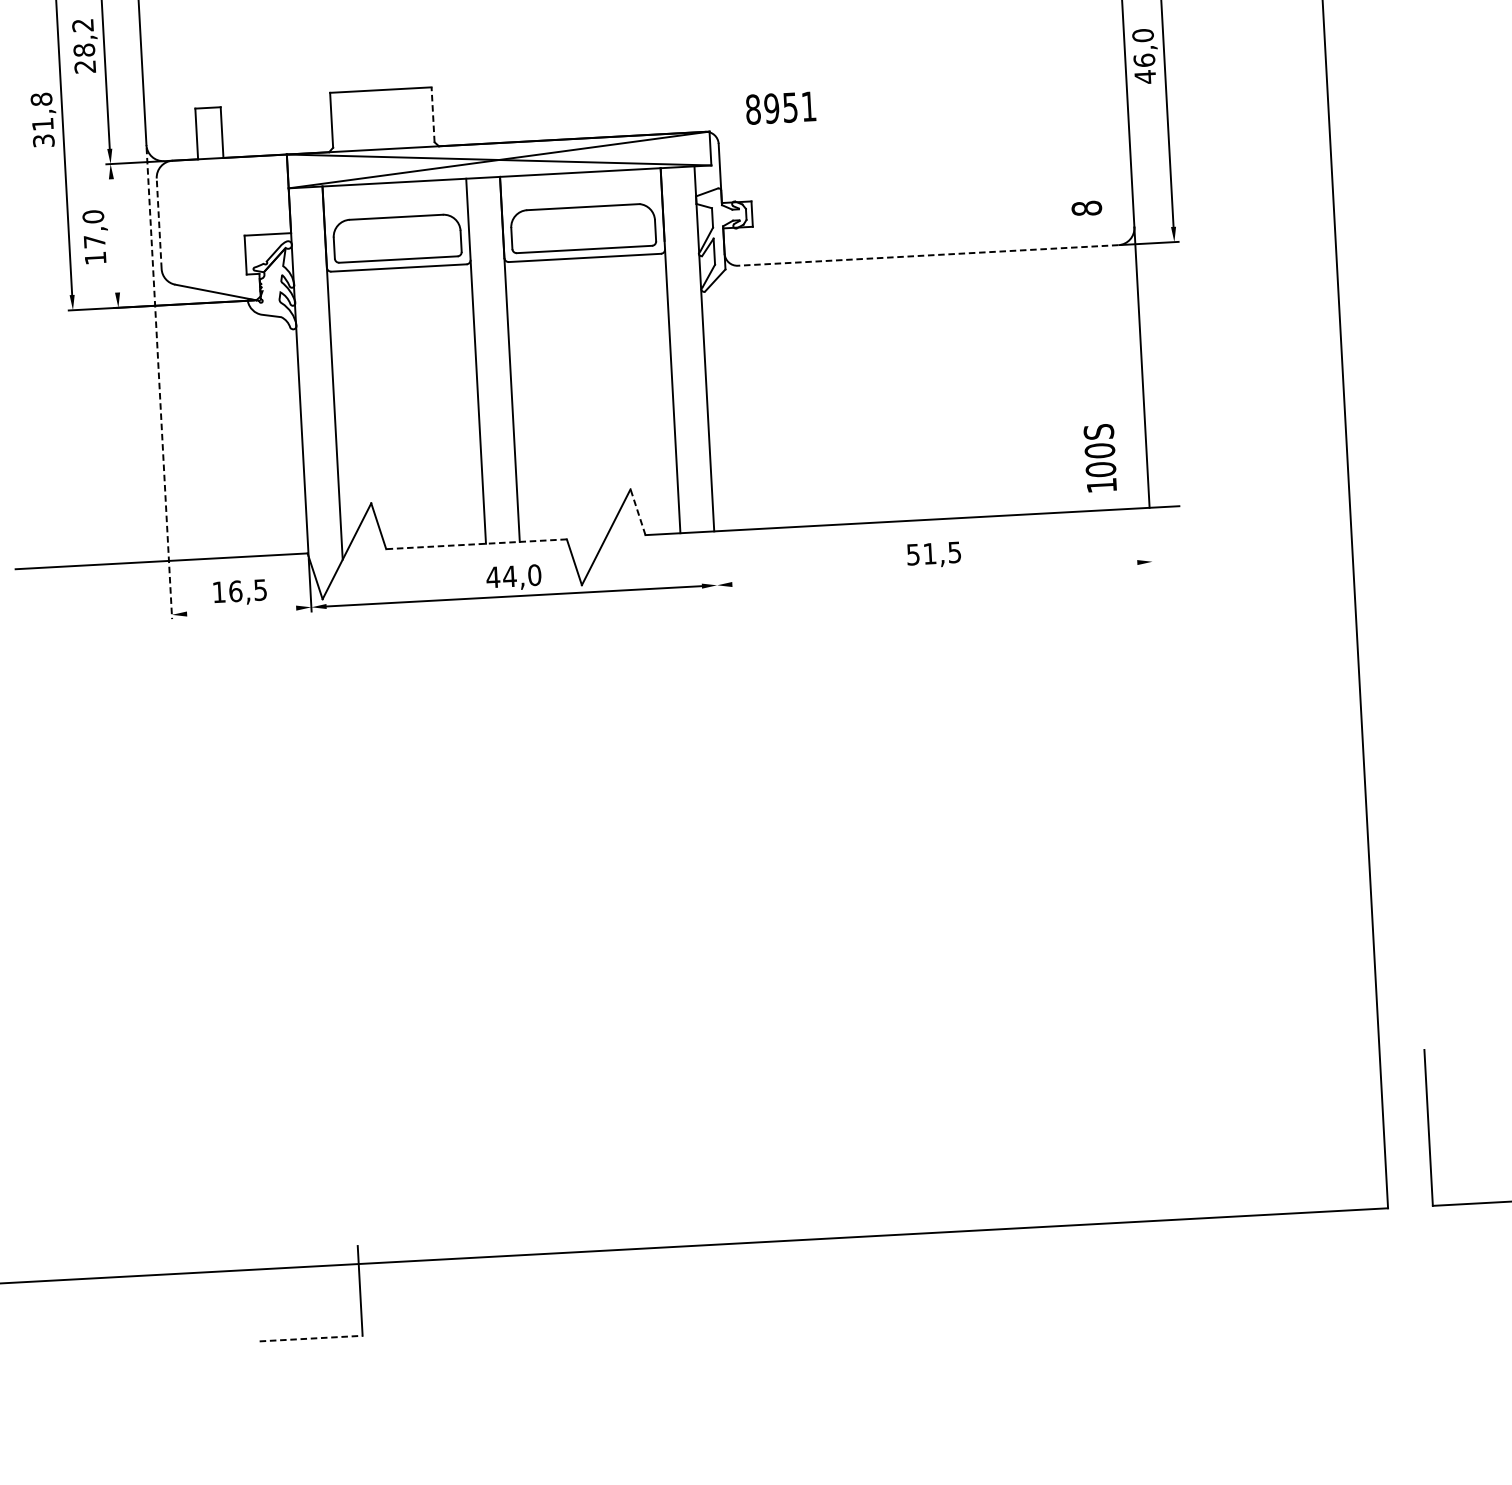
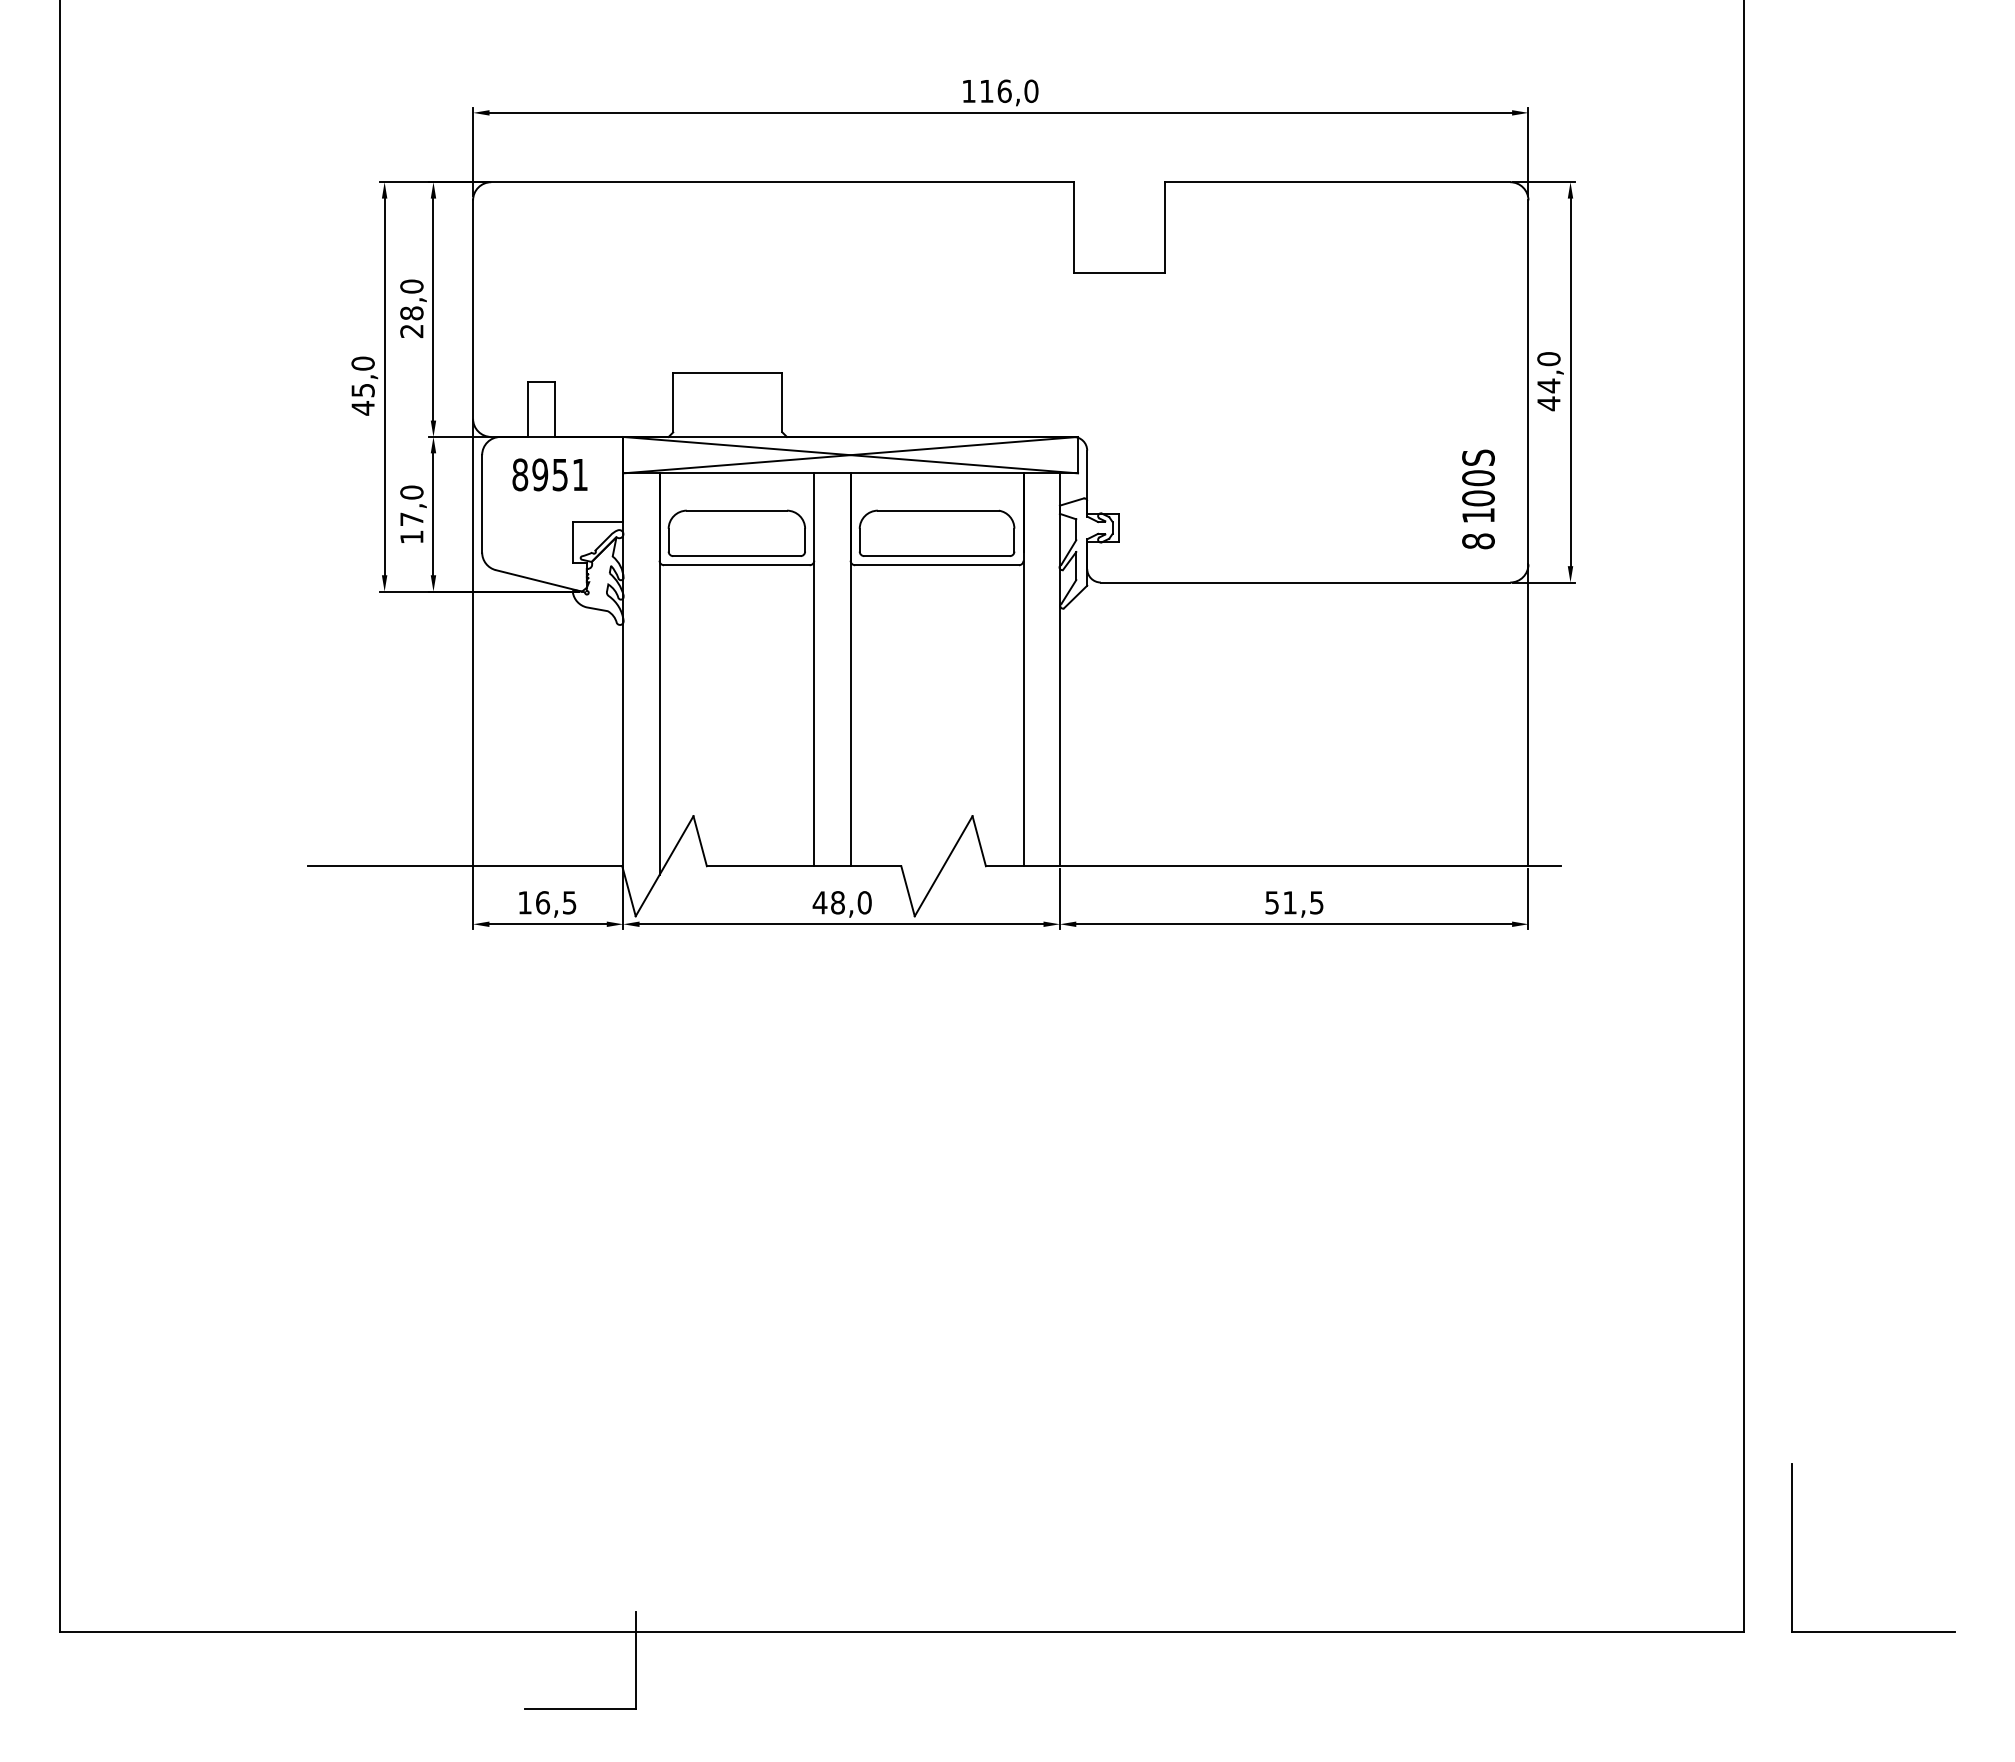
text: (82, 25) -> (411, 286), 28,2 -> 28,0
text: (1144, 60) -> (1548, 385), 46,0 -> 44,0
text: (780, 107) -> (549, 474), moved
line: (433, 114) -> (782, 402), dashed -> solid
text: (42, 119) -> (362, 385), 31,8 -> 45,0
line: (159, 223) -> (482, 503), dashed -> solid
line: (114, 236) -> (433, 514), added
line: (928, 255) -> (1305, 582), dashed -> solid
line: (159, 383) -> (473, 675), dashed -> solid
text: (1100, 457) -> (1478, 485), moved
line: (638, 512) -> (979, 841), dashed -> solid
line: (1151, 537) -> (1528, 898), added
line: (476, 544) -> (803, 866), dashed -> solid
line: (715, 561) -> (1059, 898), added
line: (935, 573) -> (1294, 924), added
text: (509, 576) -> (837, 902), 44,0 -> 48,0
line: (241, 611) -> (547, 924), added
line: (311, 1339) -> (580, 1709), dashed -> solid

